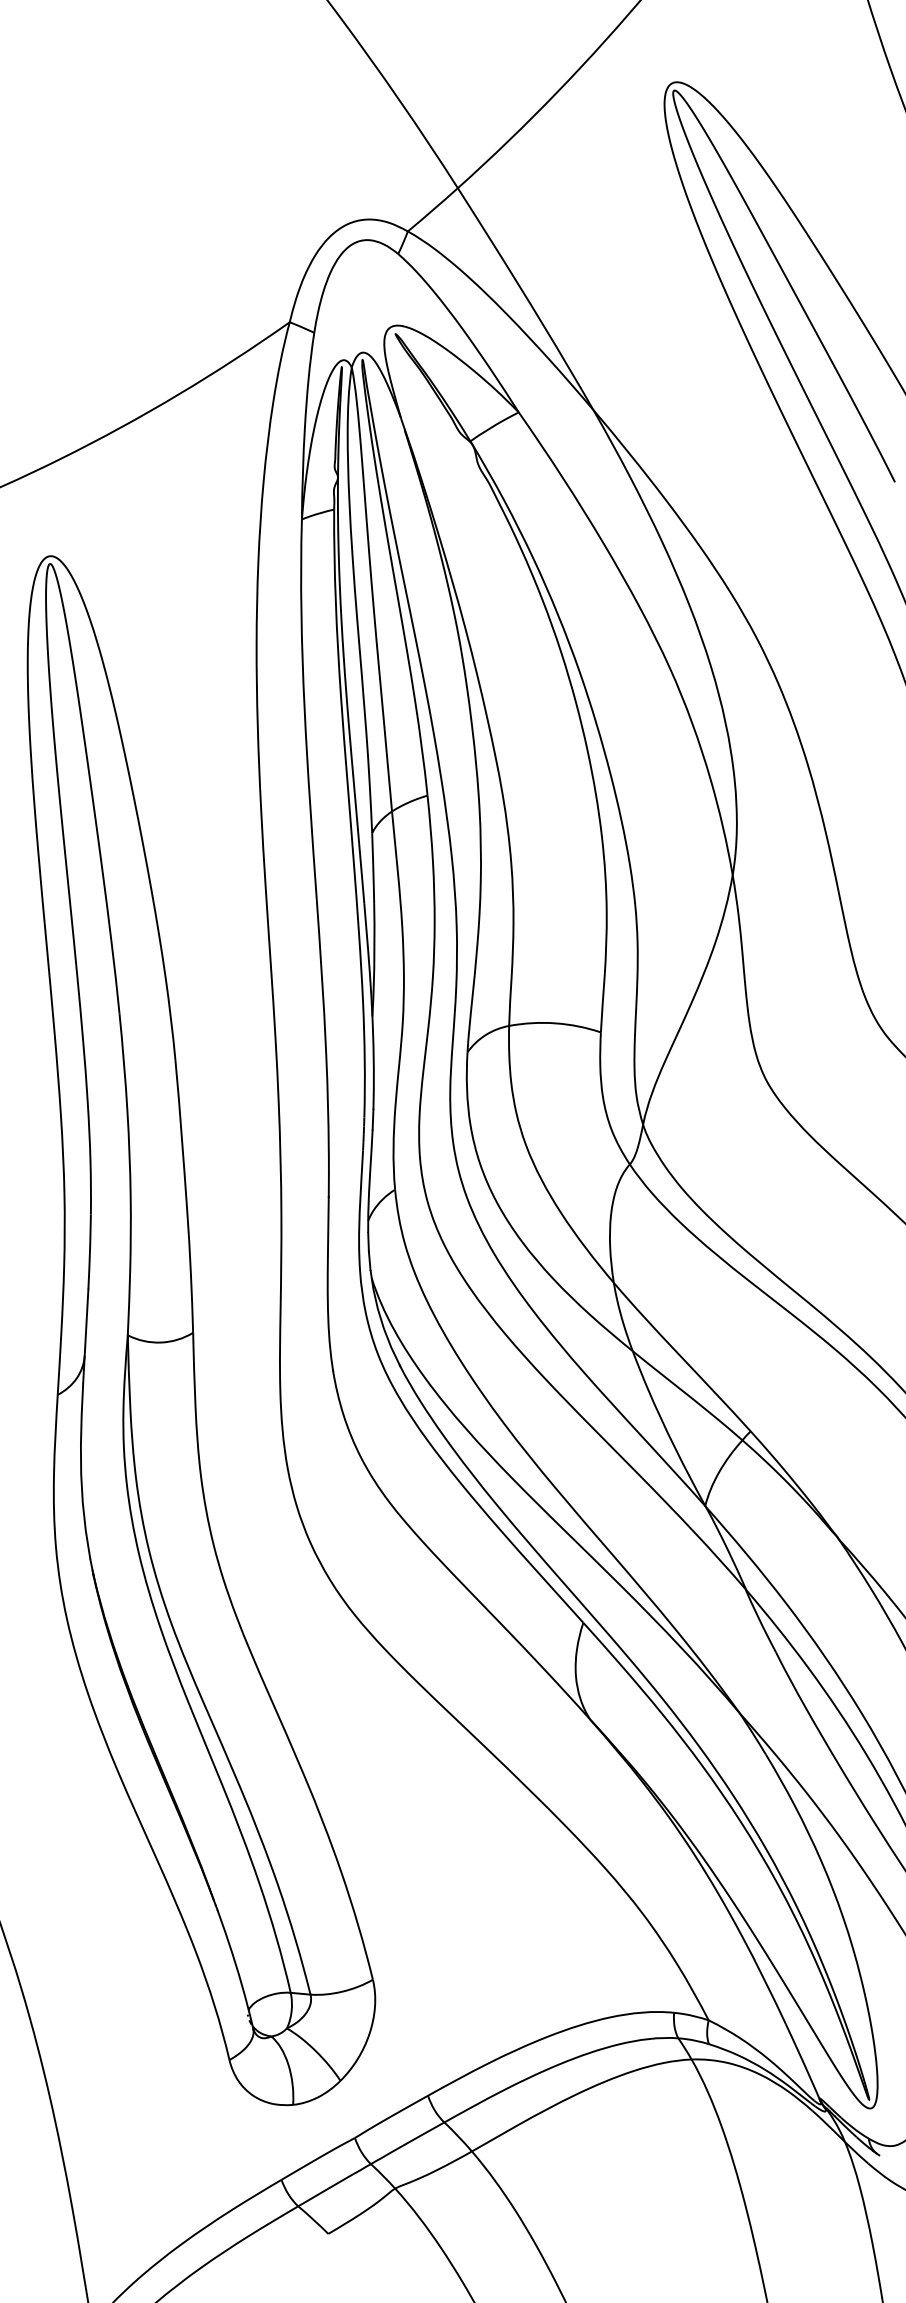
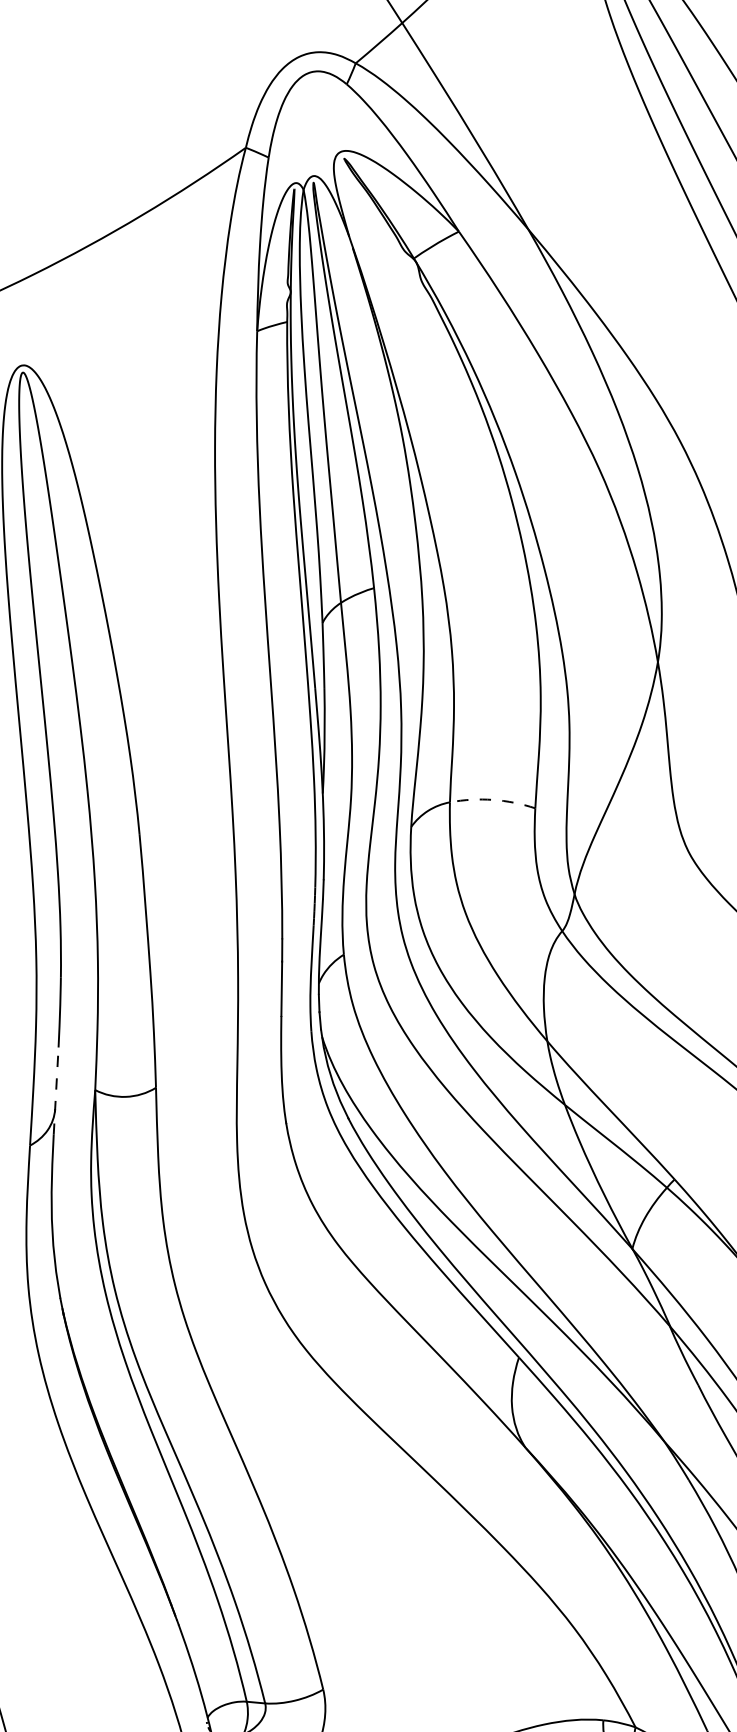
arc: (555, 1023) -> (493, 800), solid -> dashed
line: (85, 1336) -> (55, 1091), solid -> dashed

